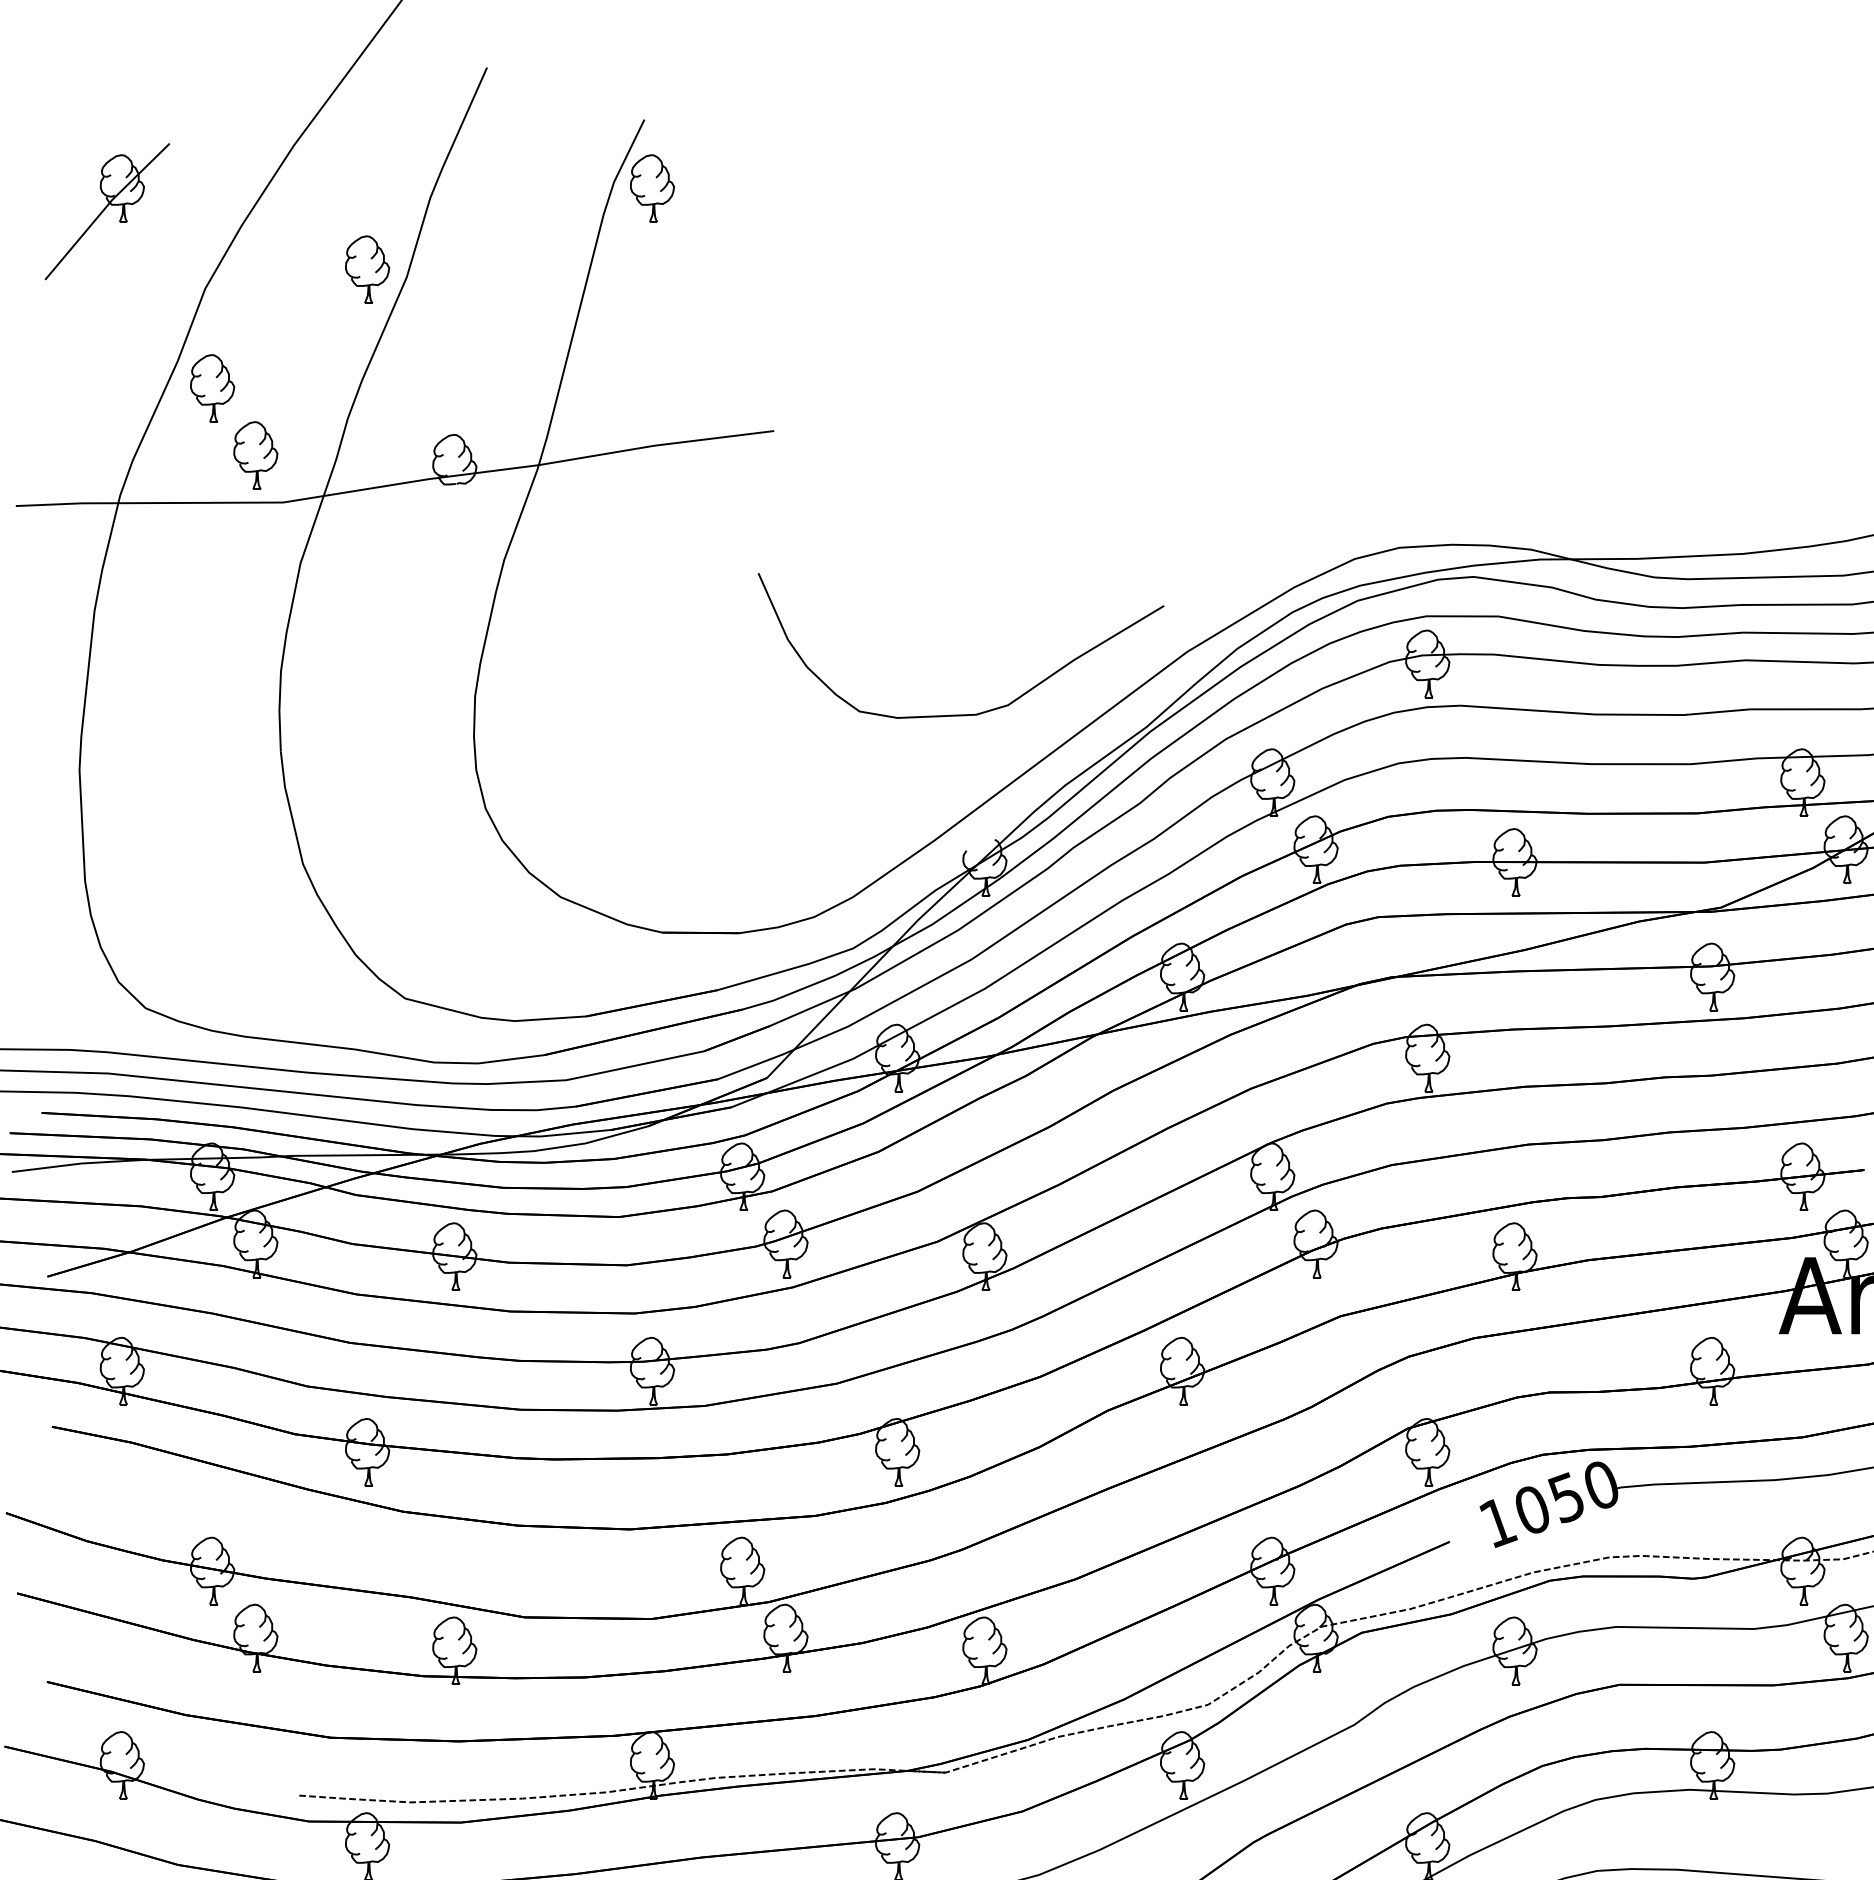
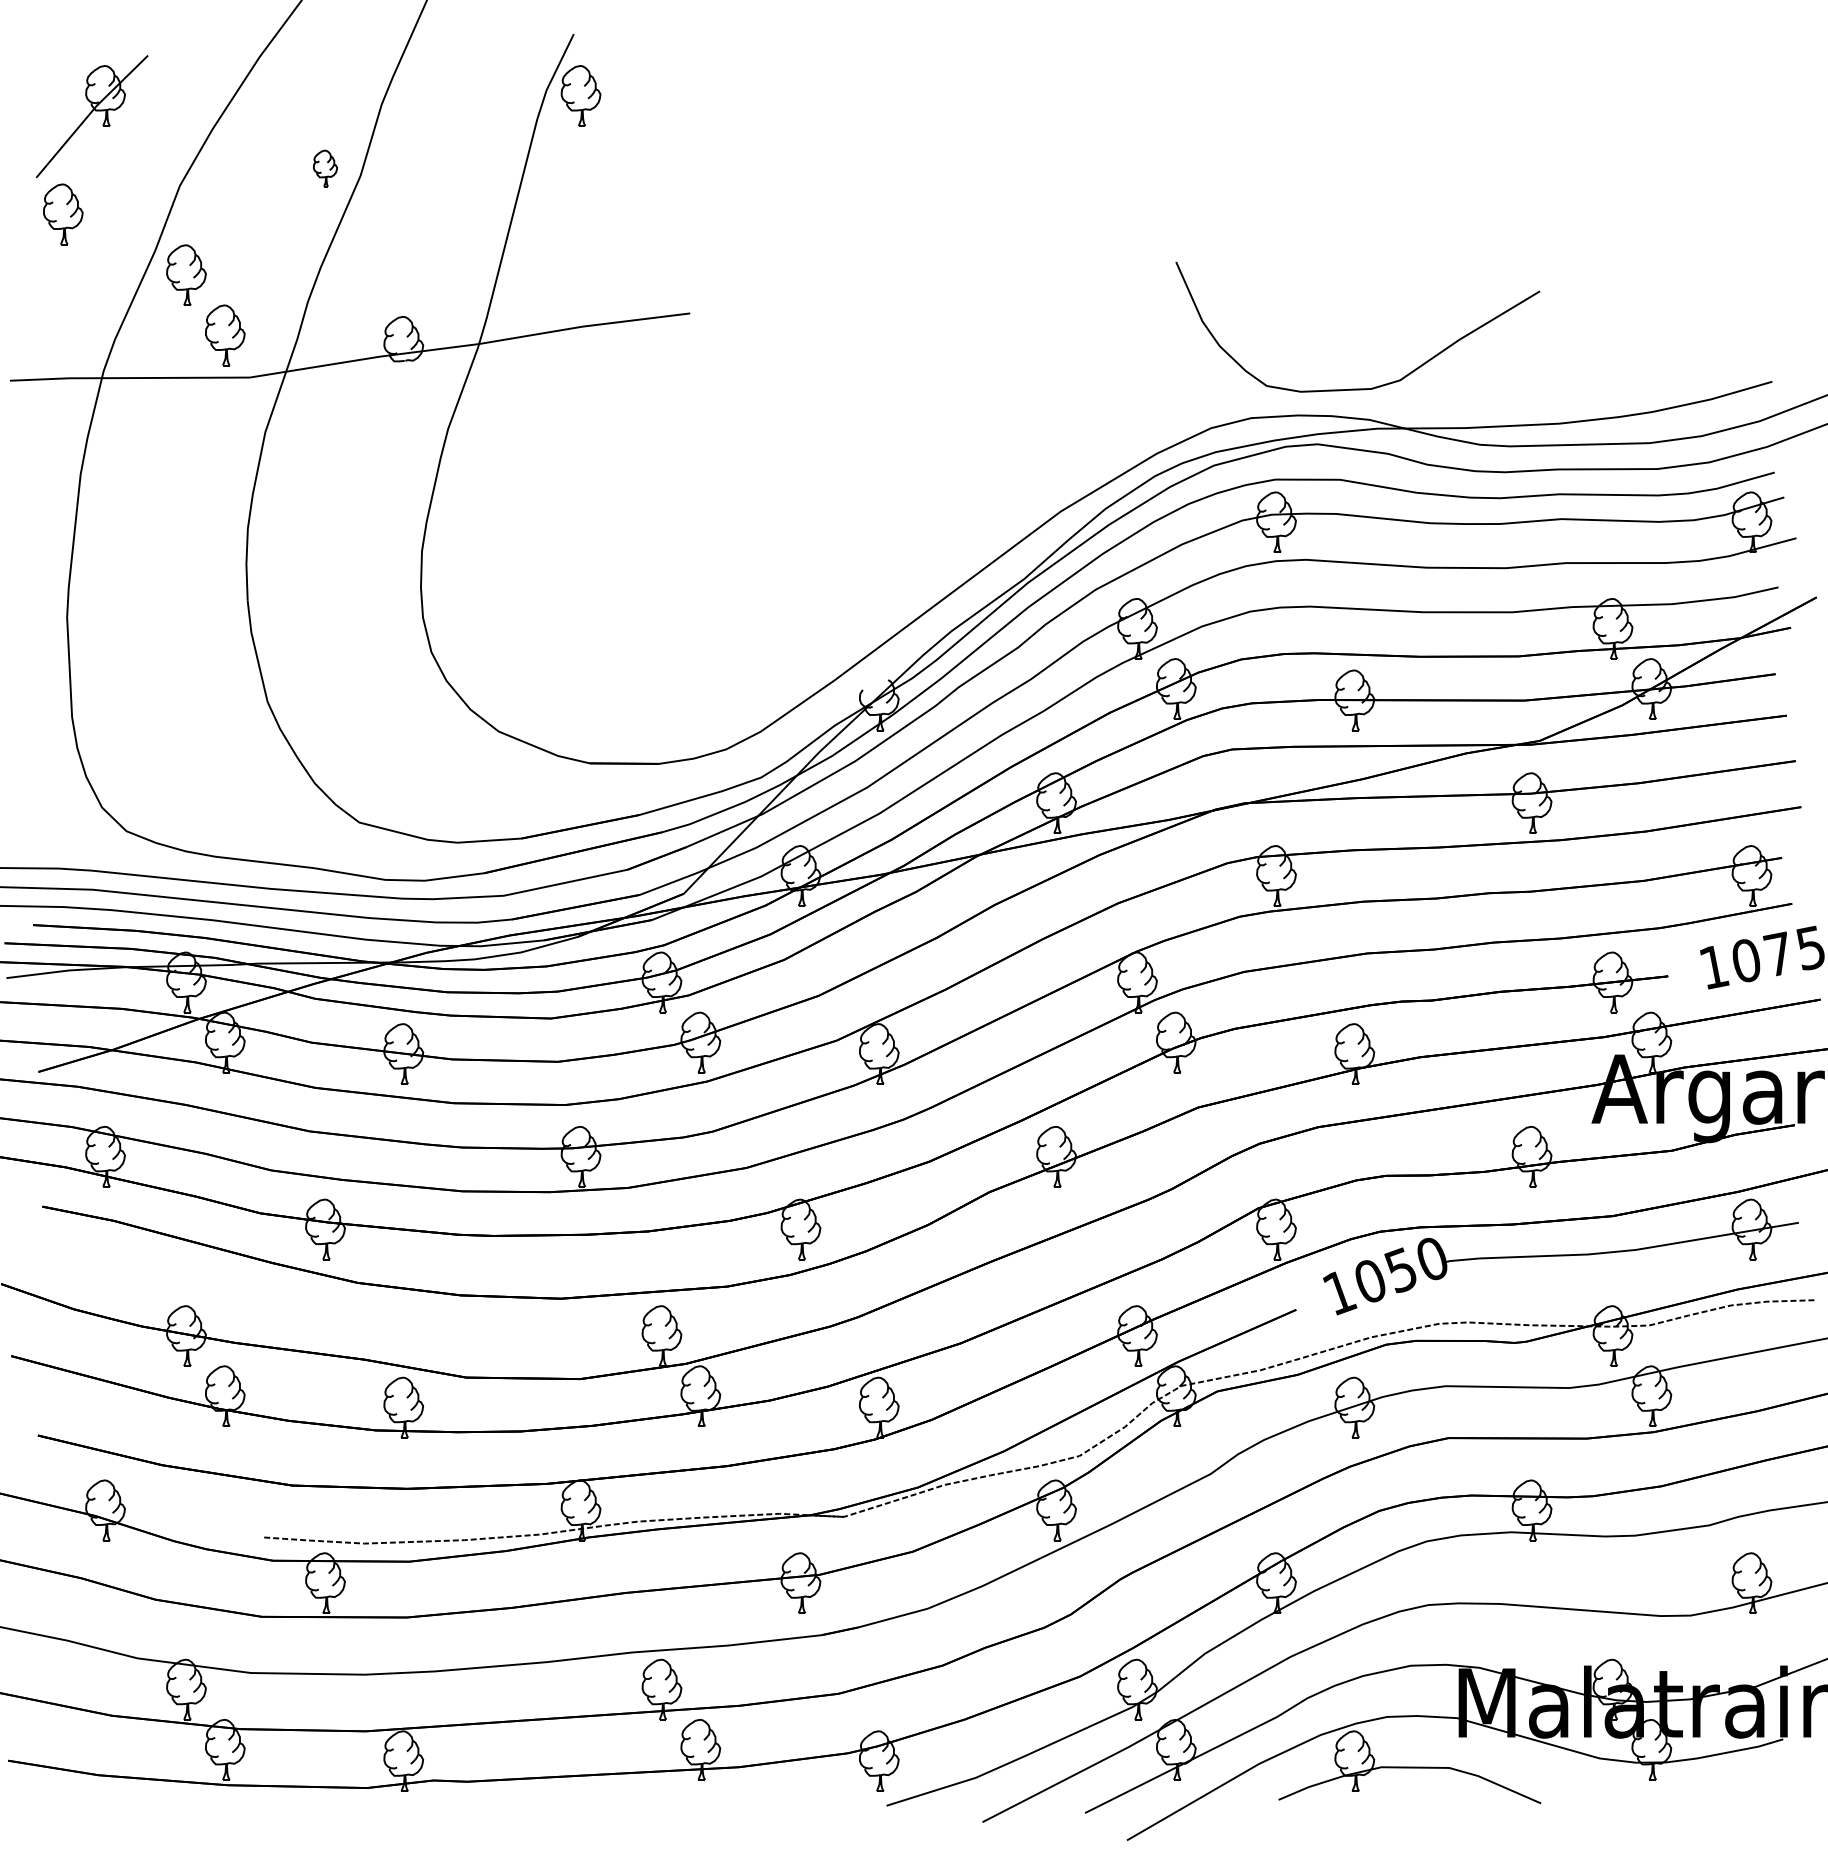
part: (367, 269) -> (325, 168), size x0.6
part: (75, 320) -> (63, 214), added
curve: (960, 714) -> (1357, 388), moved

